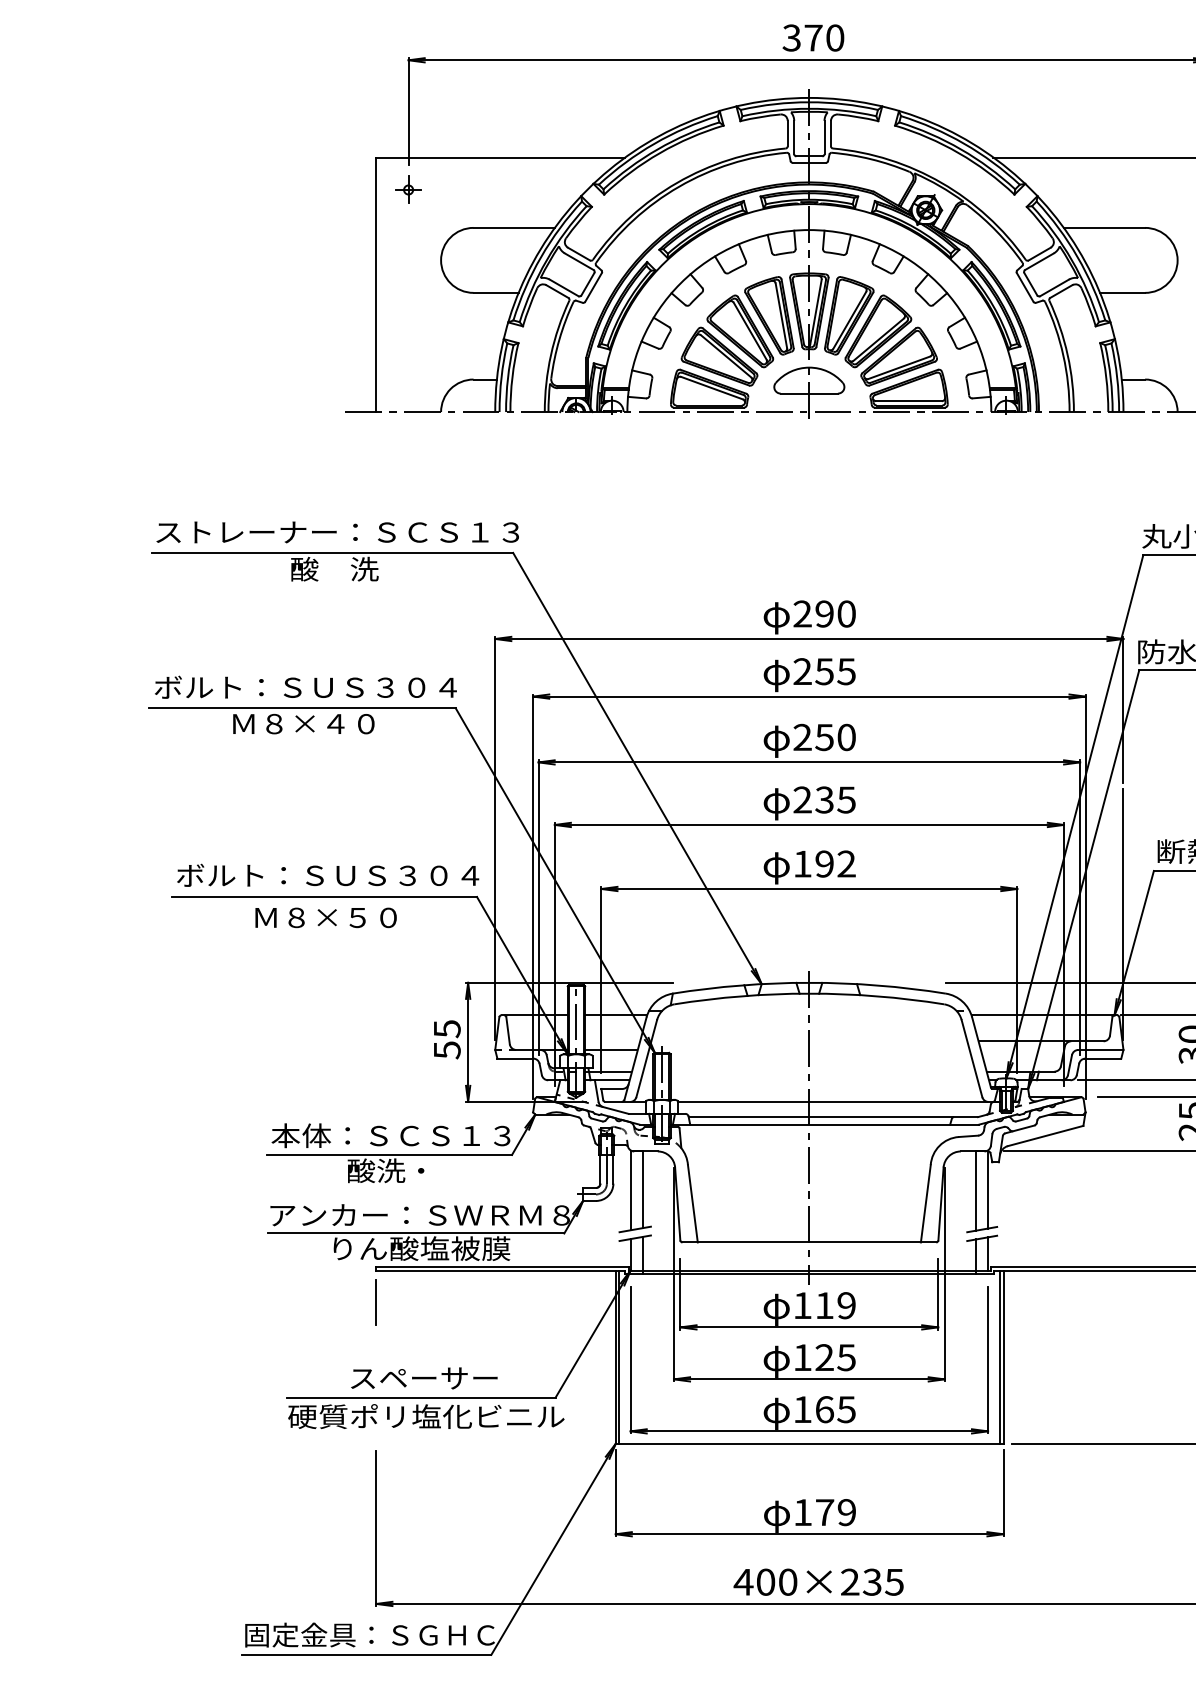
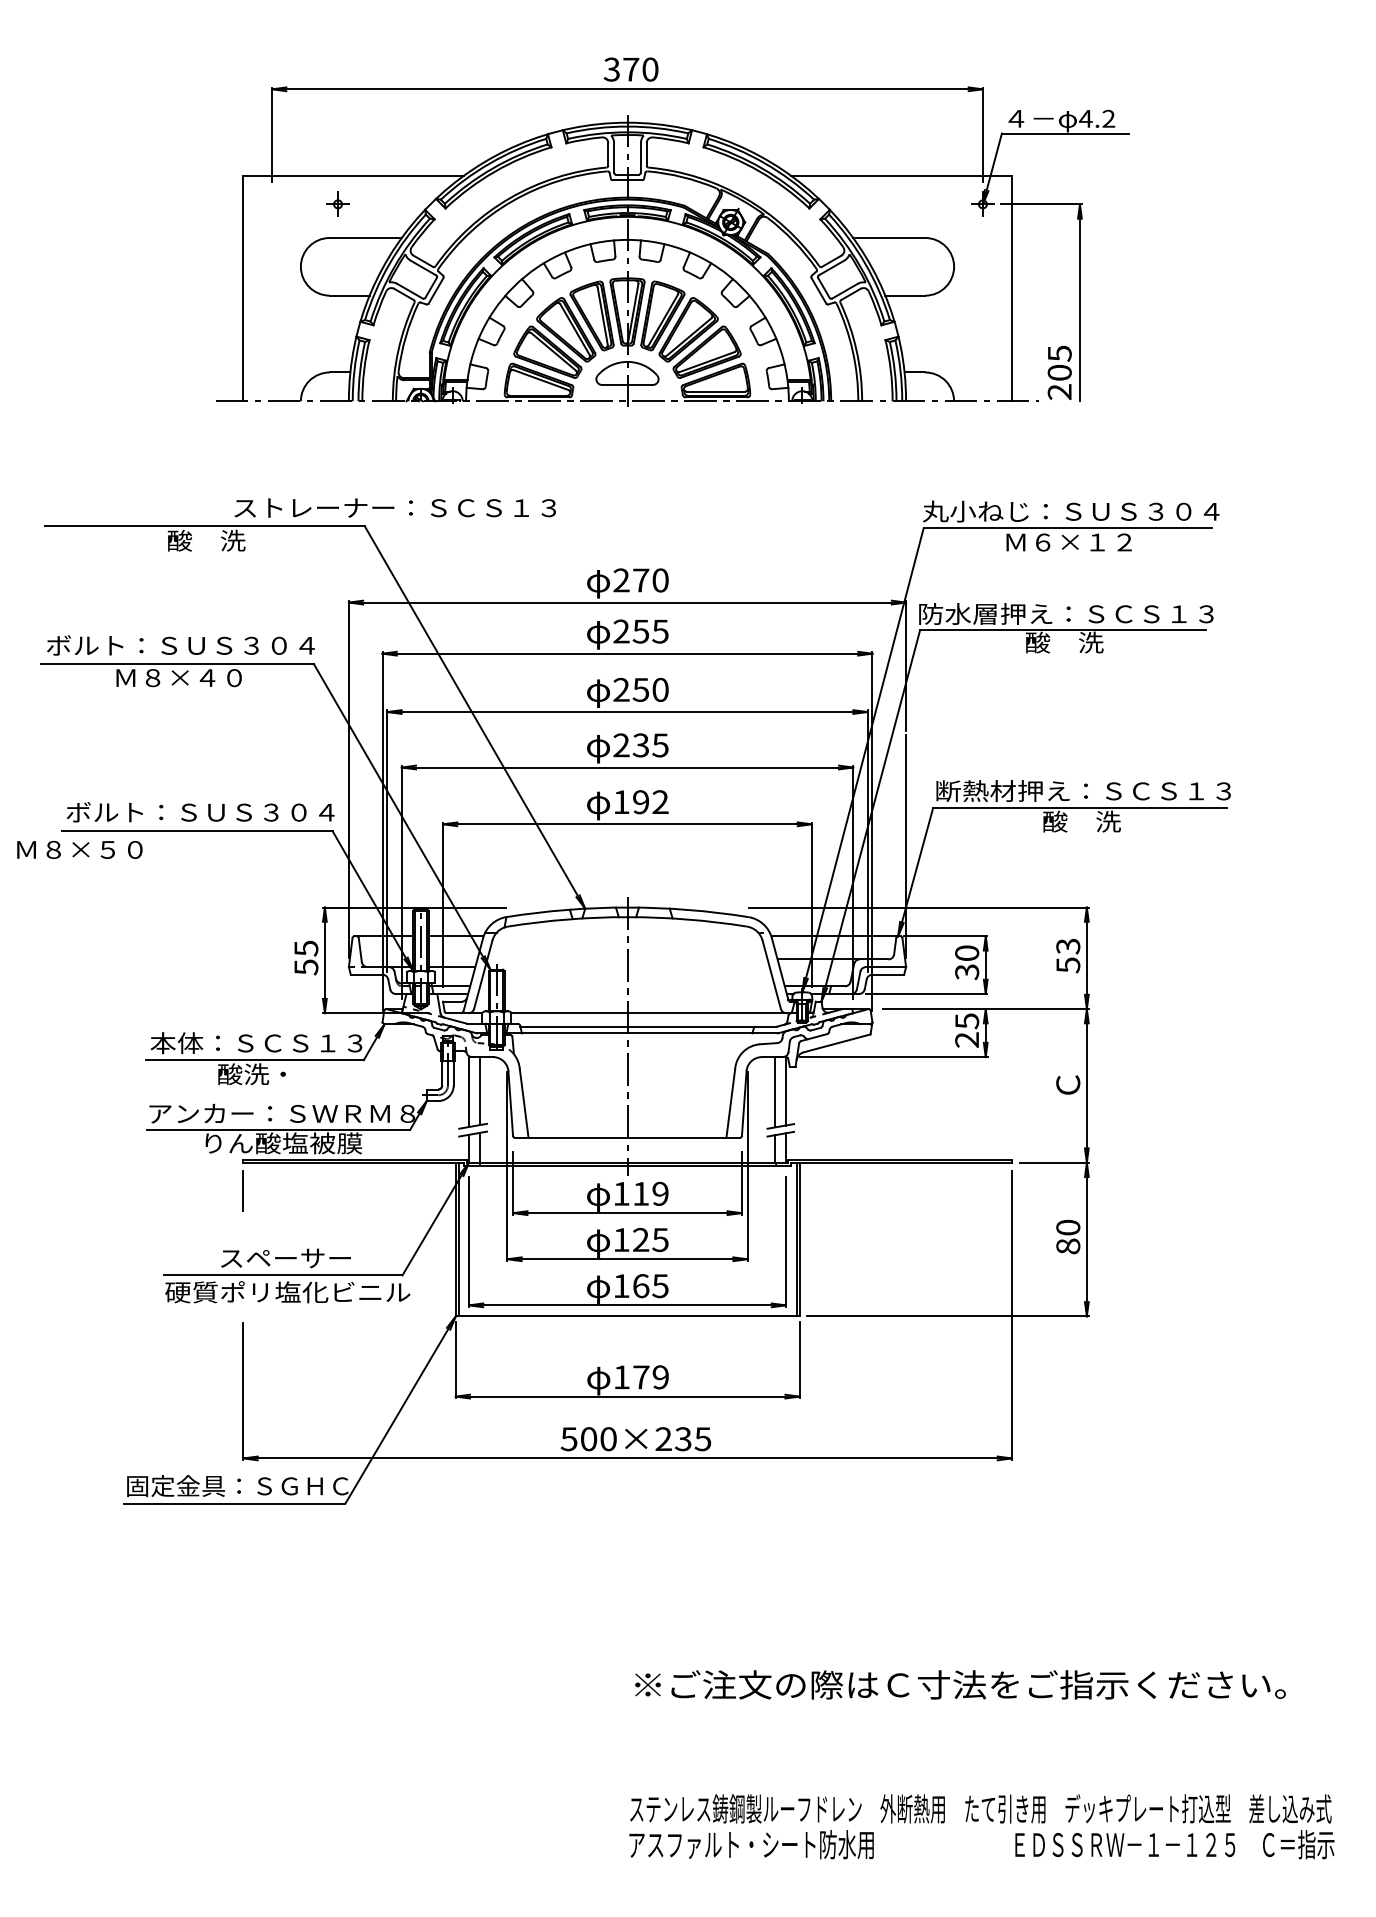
part: (407, 189) -> (337, 203), moved
text: (336, 531) -> (394, 507), moved
text: (825, 614) -> (641, 580), 290 -> 270
text: (325, 917) -> (79, 849), moved
text: (743, 1582) -> (569, 1439), 400×235 -> 500×235

